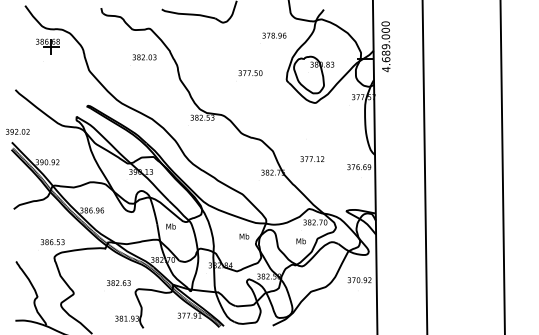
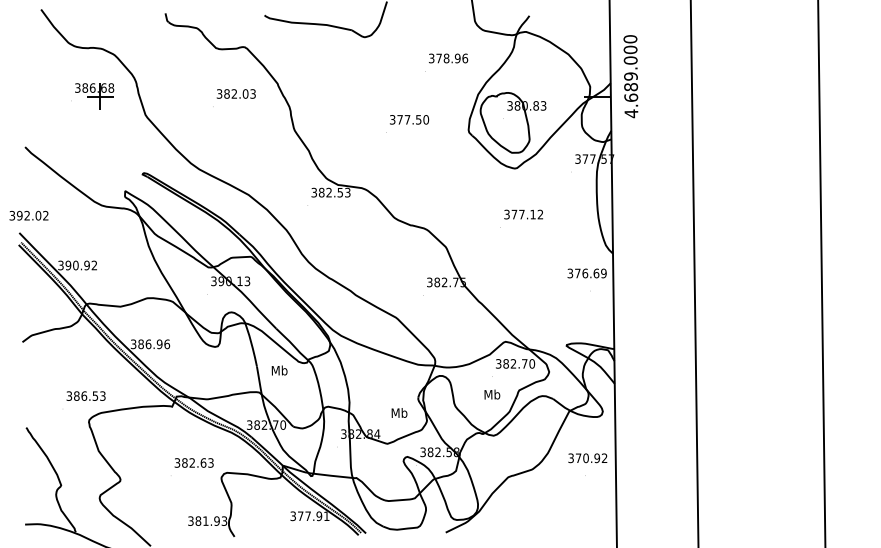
part: (47, 46) -> (93, 95), moved
text: (312, 159) -> (523, 215), moved
text: (244, 236) -> (399, 412), moved

